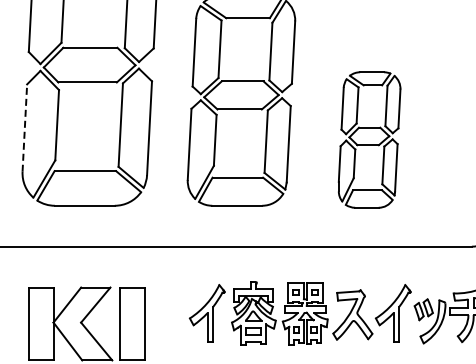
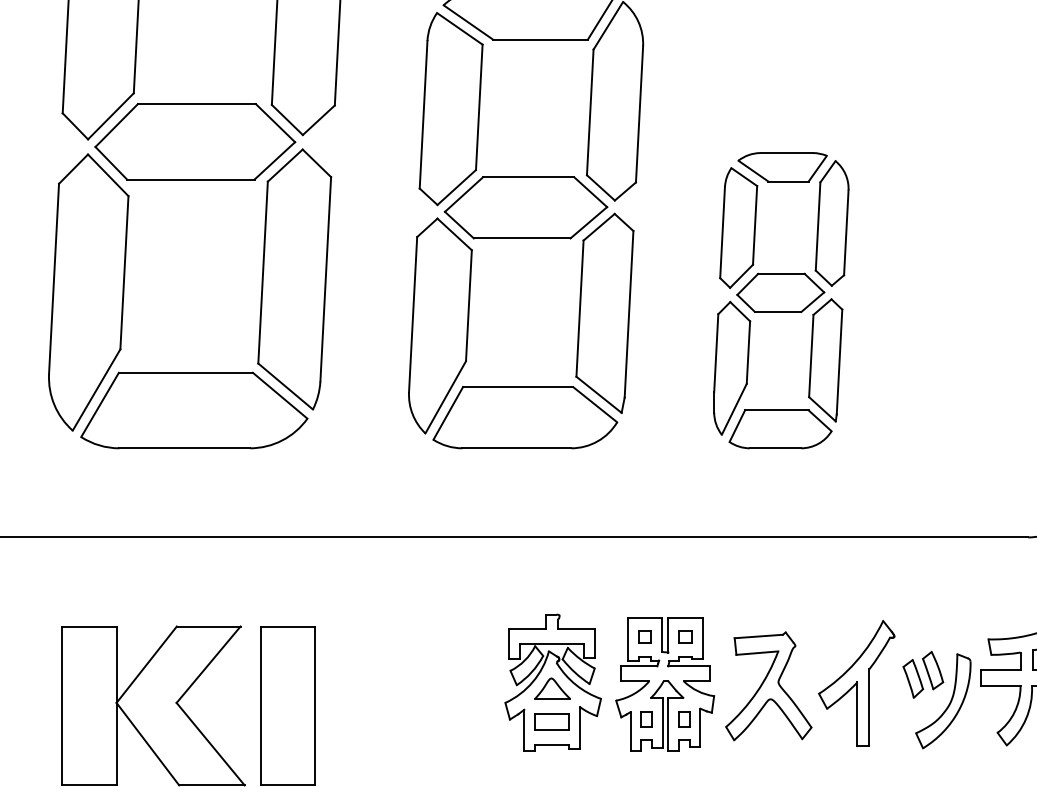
line: (24, 128) -> (53, 279), dashed -> solid
part: (369, 139) -> (781, 299), moved
part: (206, 313) -> (449, 683), removed

